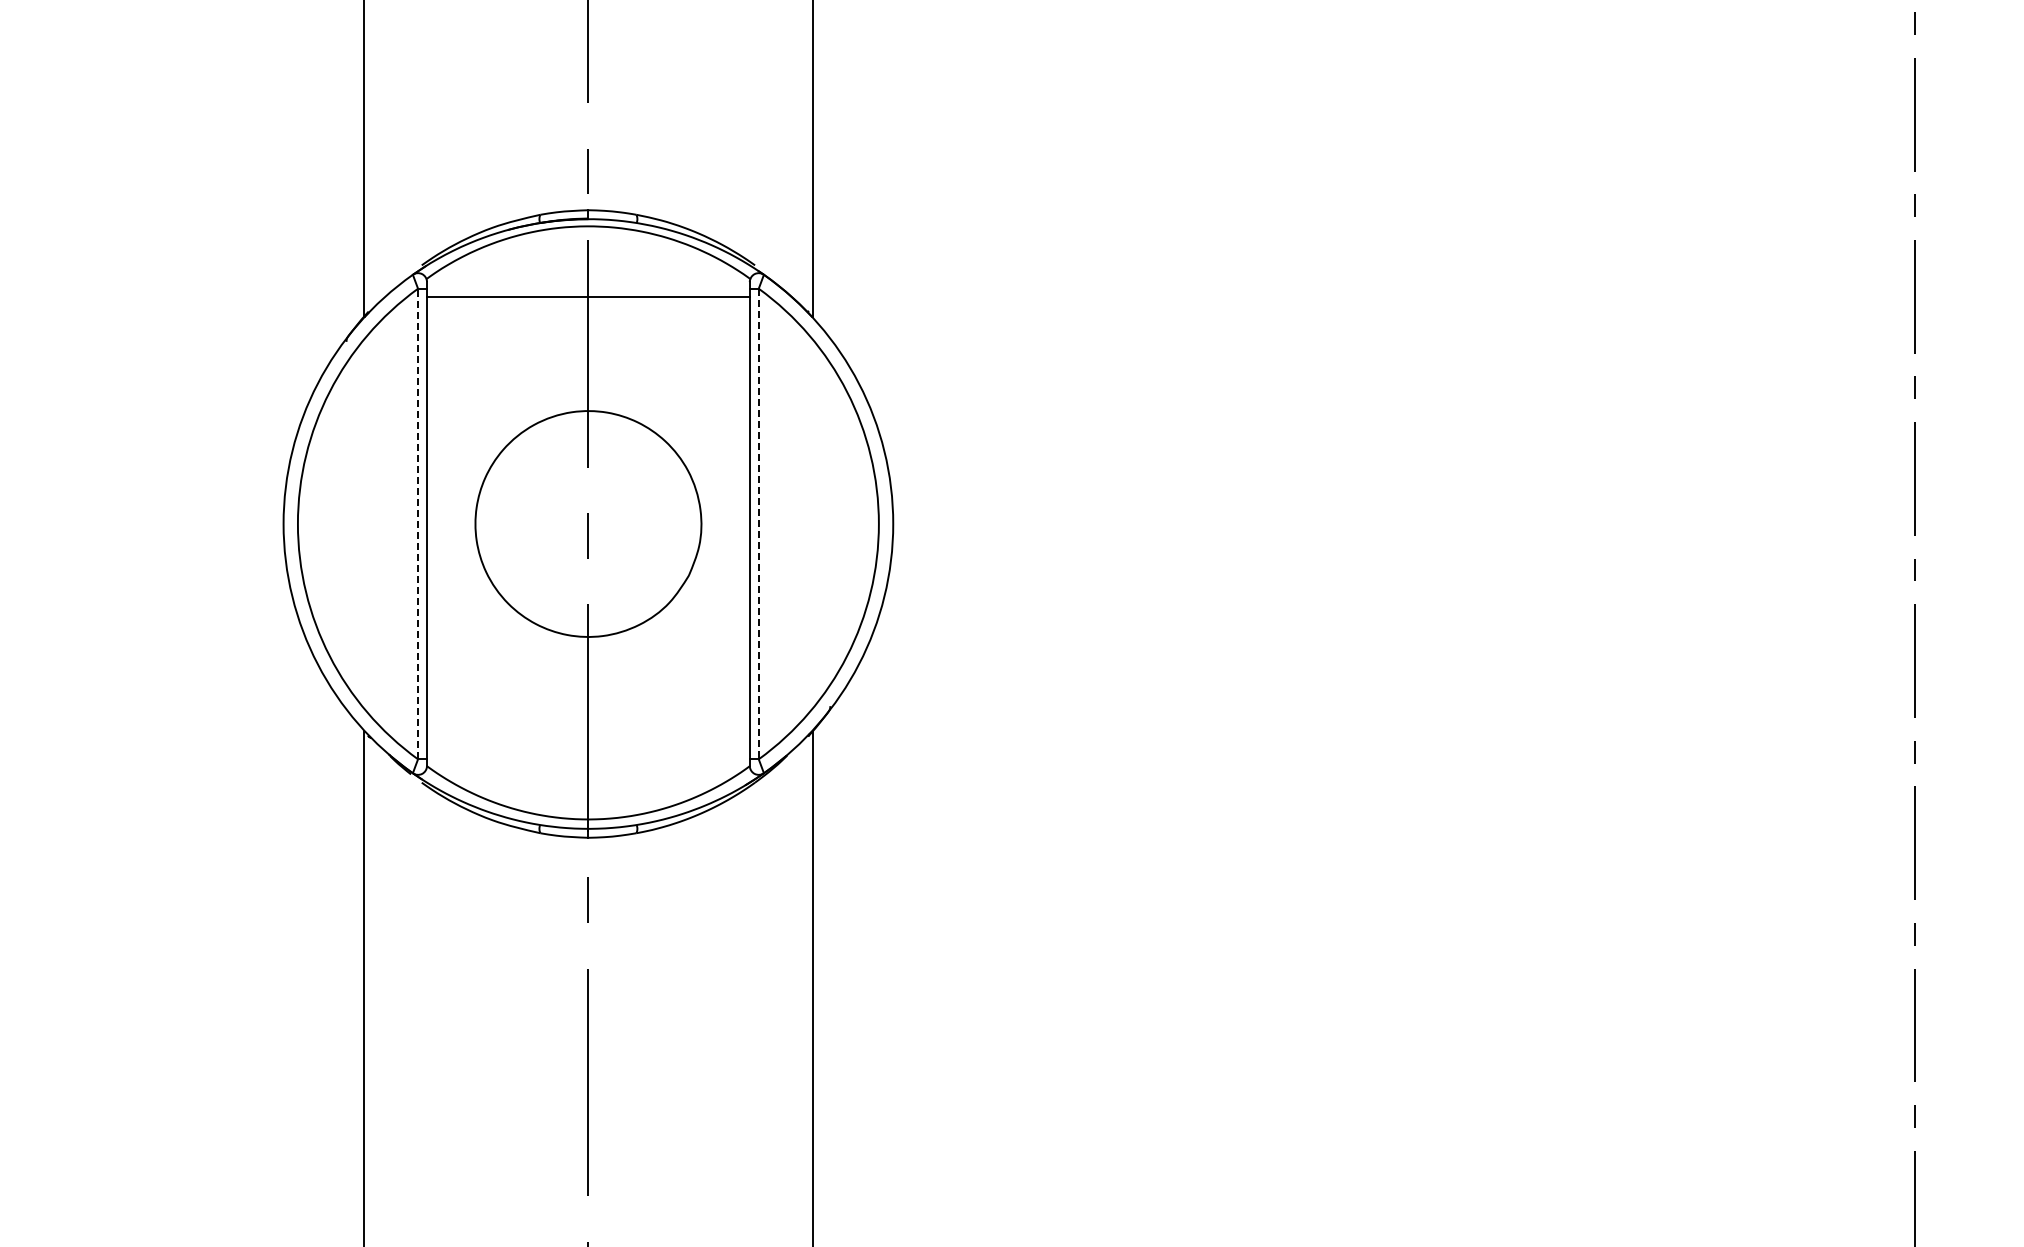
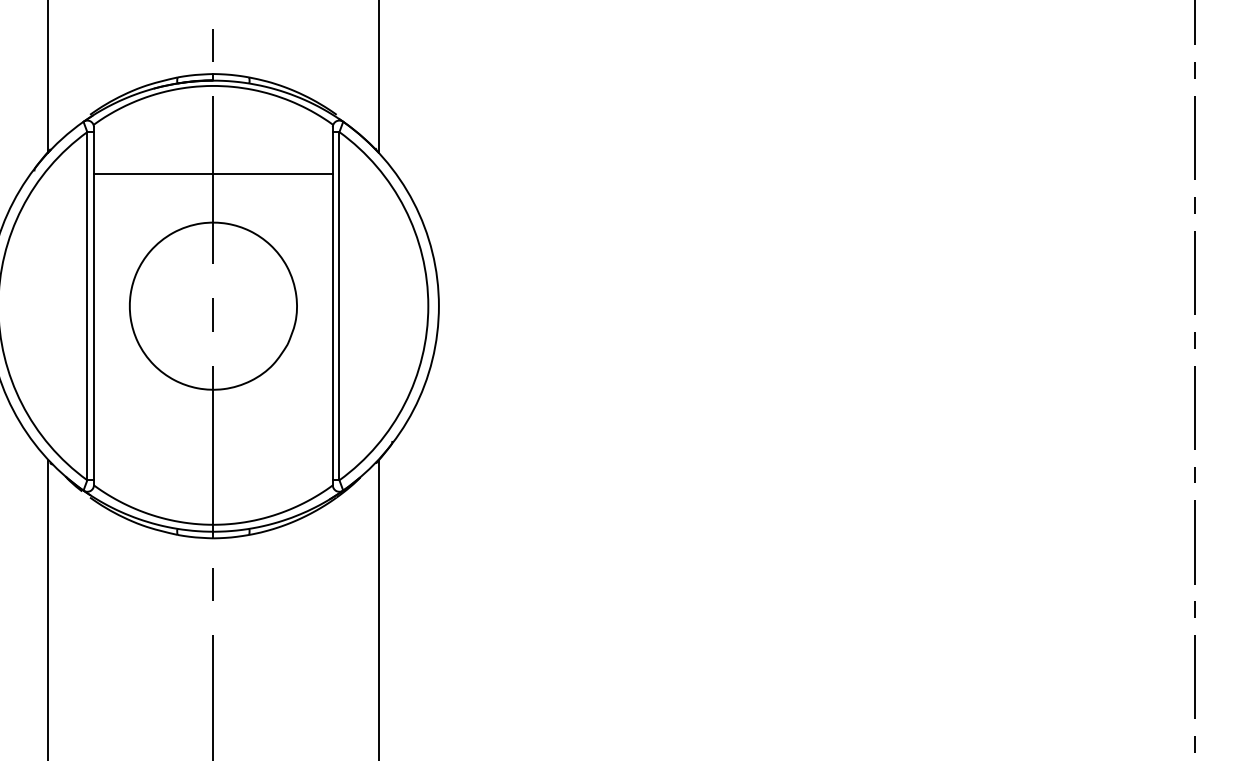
line: (588, 296) -> (213, 173), moved
line: (418, 523) -> (87, 305), dashed -> solid
line: (758, 524) -> (339, 306), dashed -> solid

